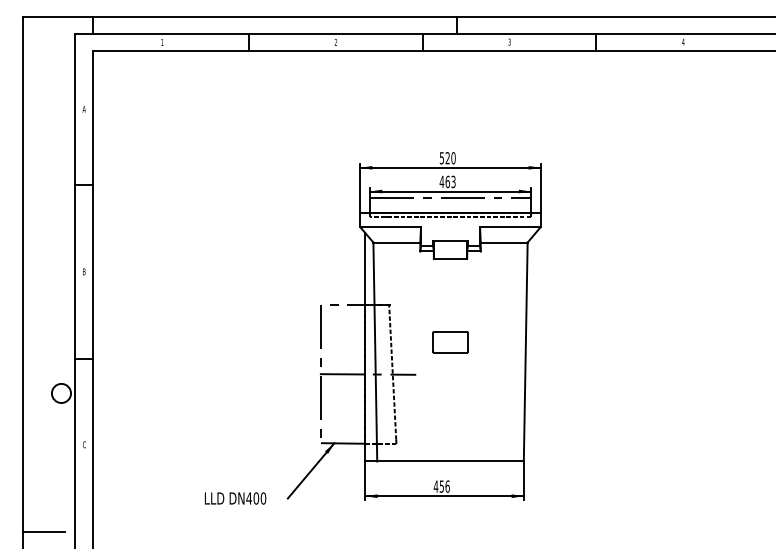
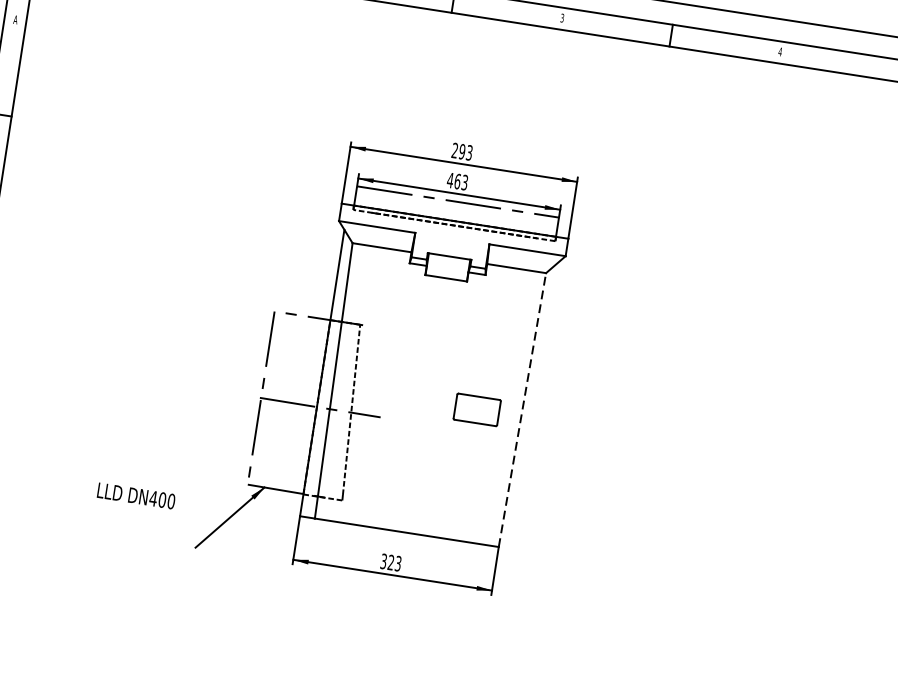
text: (447, 158) -> (461, 152), 520 -> 293
part: (450, 342) -> (477, 410), moved
line: (525, 351) -> (522, 409), solid -> dashed
text: (441, 486) -> (390, 562), 456 -> 323
text: (235, 498) -> (136, 496), moved

